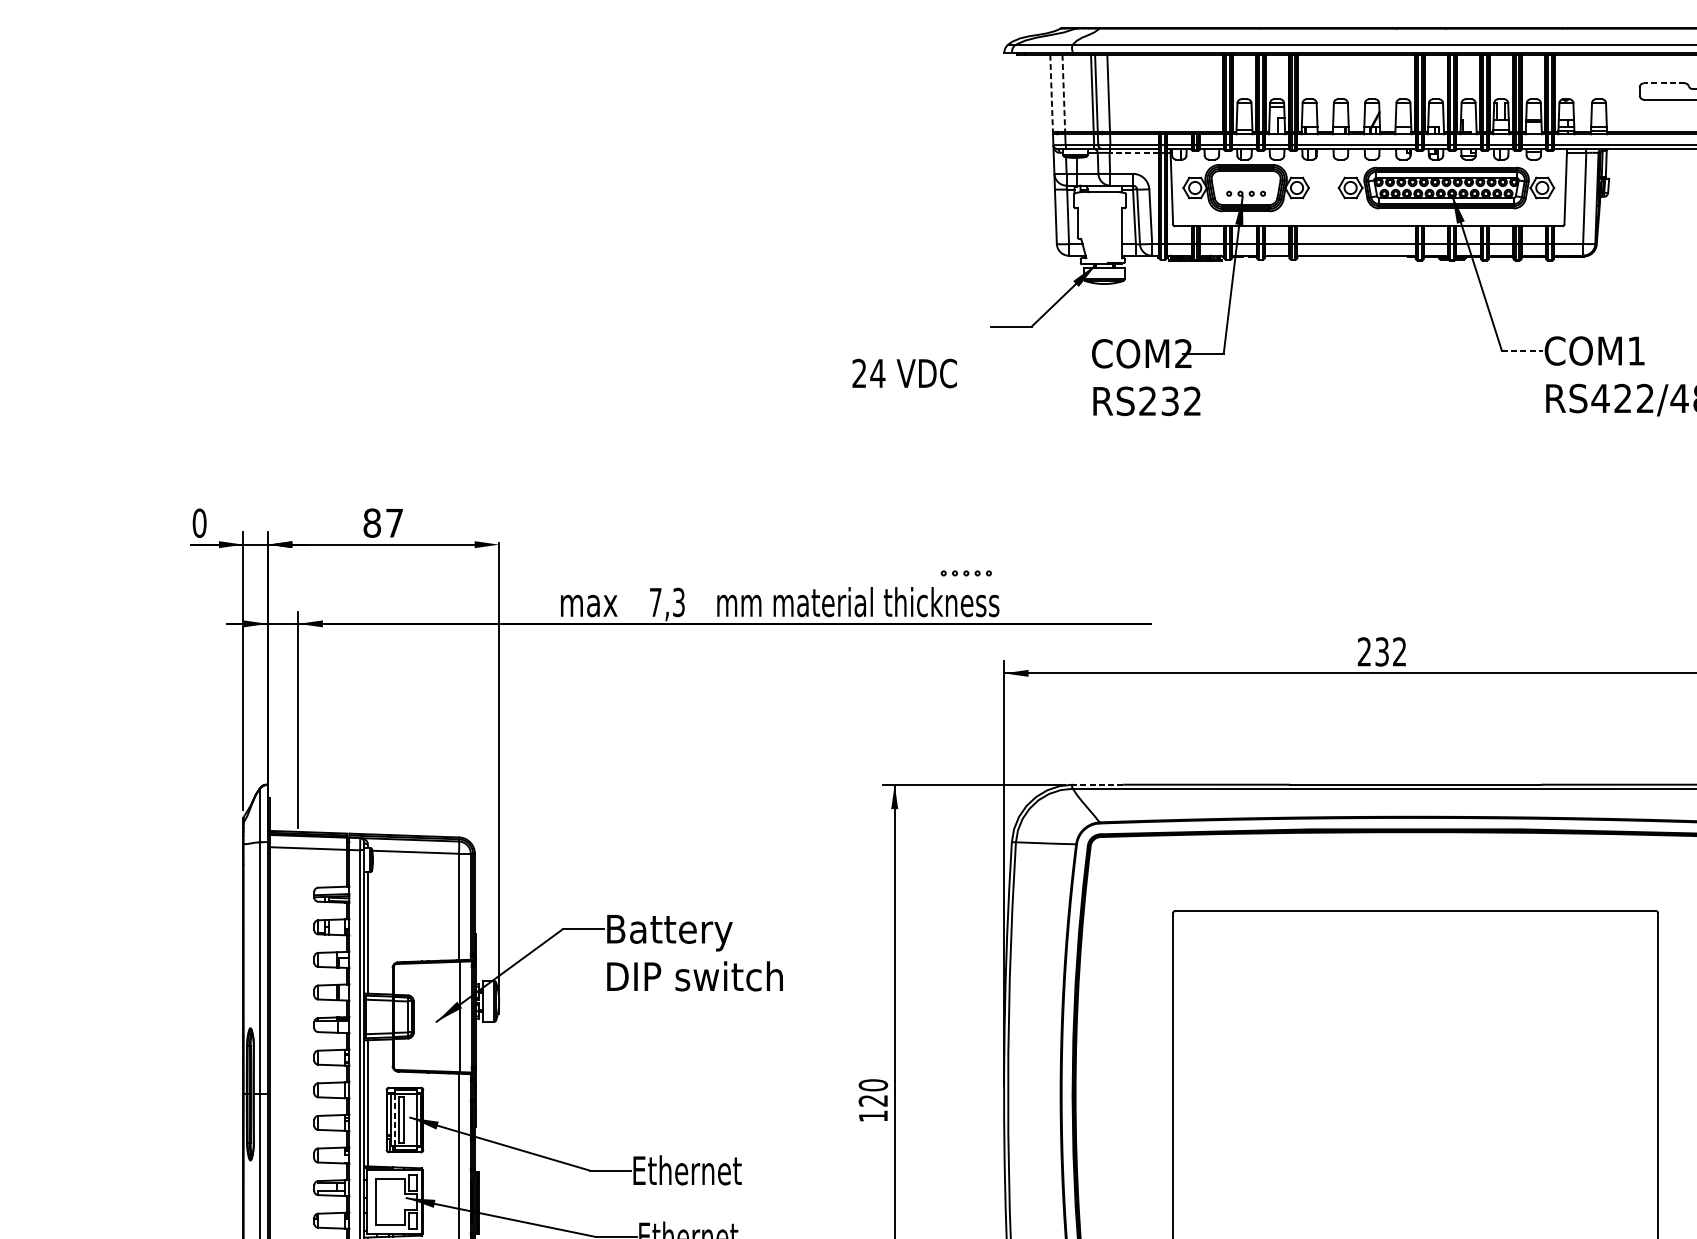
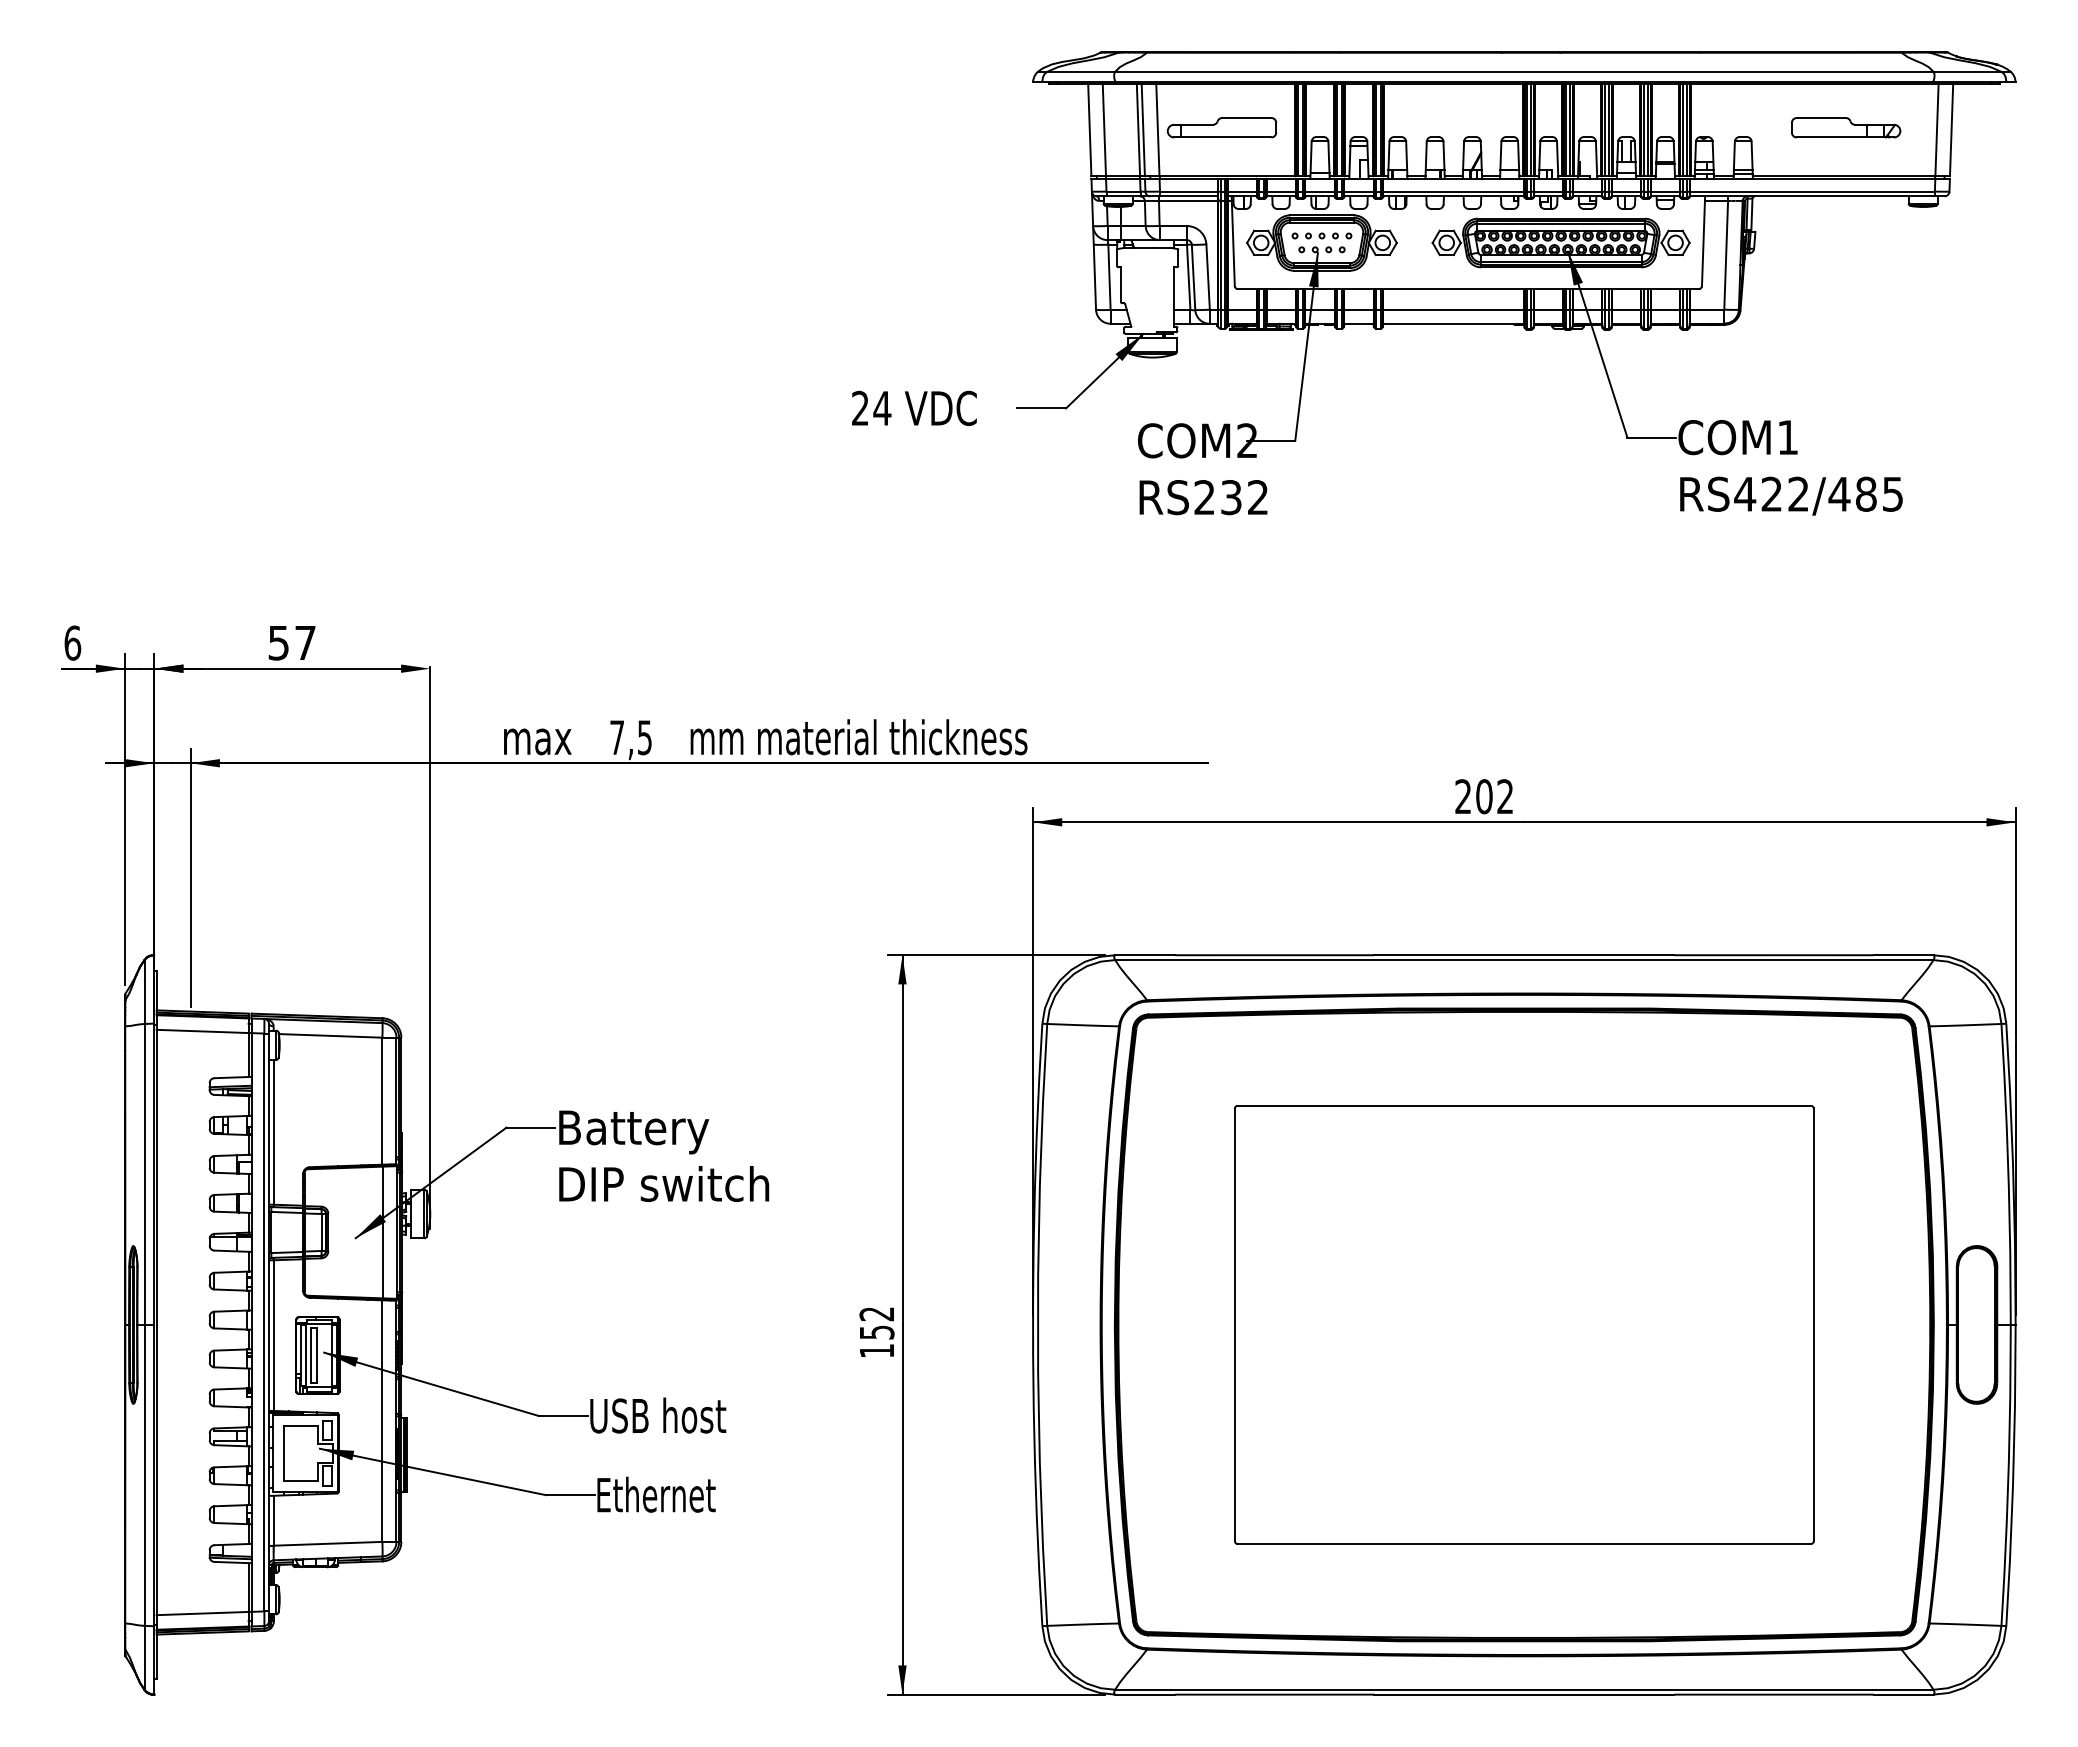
line: (1664, 83) -> (1821, 118), dashed -> solid
part: (1161, 91) -> (1221, 127), added
line: (1051, 92) -> (1089, 129), dashed -> solid
line: (1063, 92) -> (1104, 129), dashed -> solid
line: (1133, 153) -> (1187, 201), dashed -> solid
line: (1522, 351) -> (1652, 437), dashed -> solid
text: (904, 372) -> (914, 407), moved
text: (199, 522) -> (72, 642), 0 -> 6
text: (371, 522) -> (278, 642), 87 -> 57
part: (965, 572) -> (1321, 235), moved
text: (678, 602) -> (644, 737), 7,3 -> 7,5
text: (1382, 651) -> (1484, 796), 232 -> 202
line: (1098, 784) -> (1145, 955), dashed -> solid
text: (872, 1092) -> (876, 1322), 120 -> 152
line: (395, 1120) -> (306, 1355), dashed -> solid
text: (690, 1170) -> (658, 1415), Ethernet -> USB host

